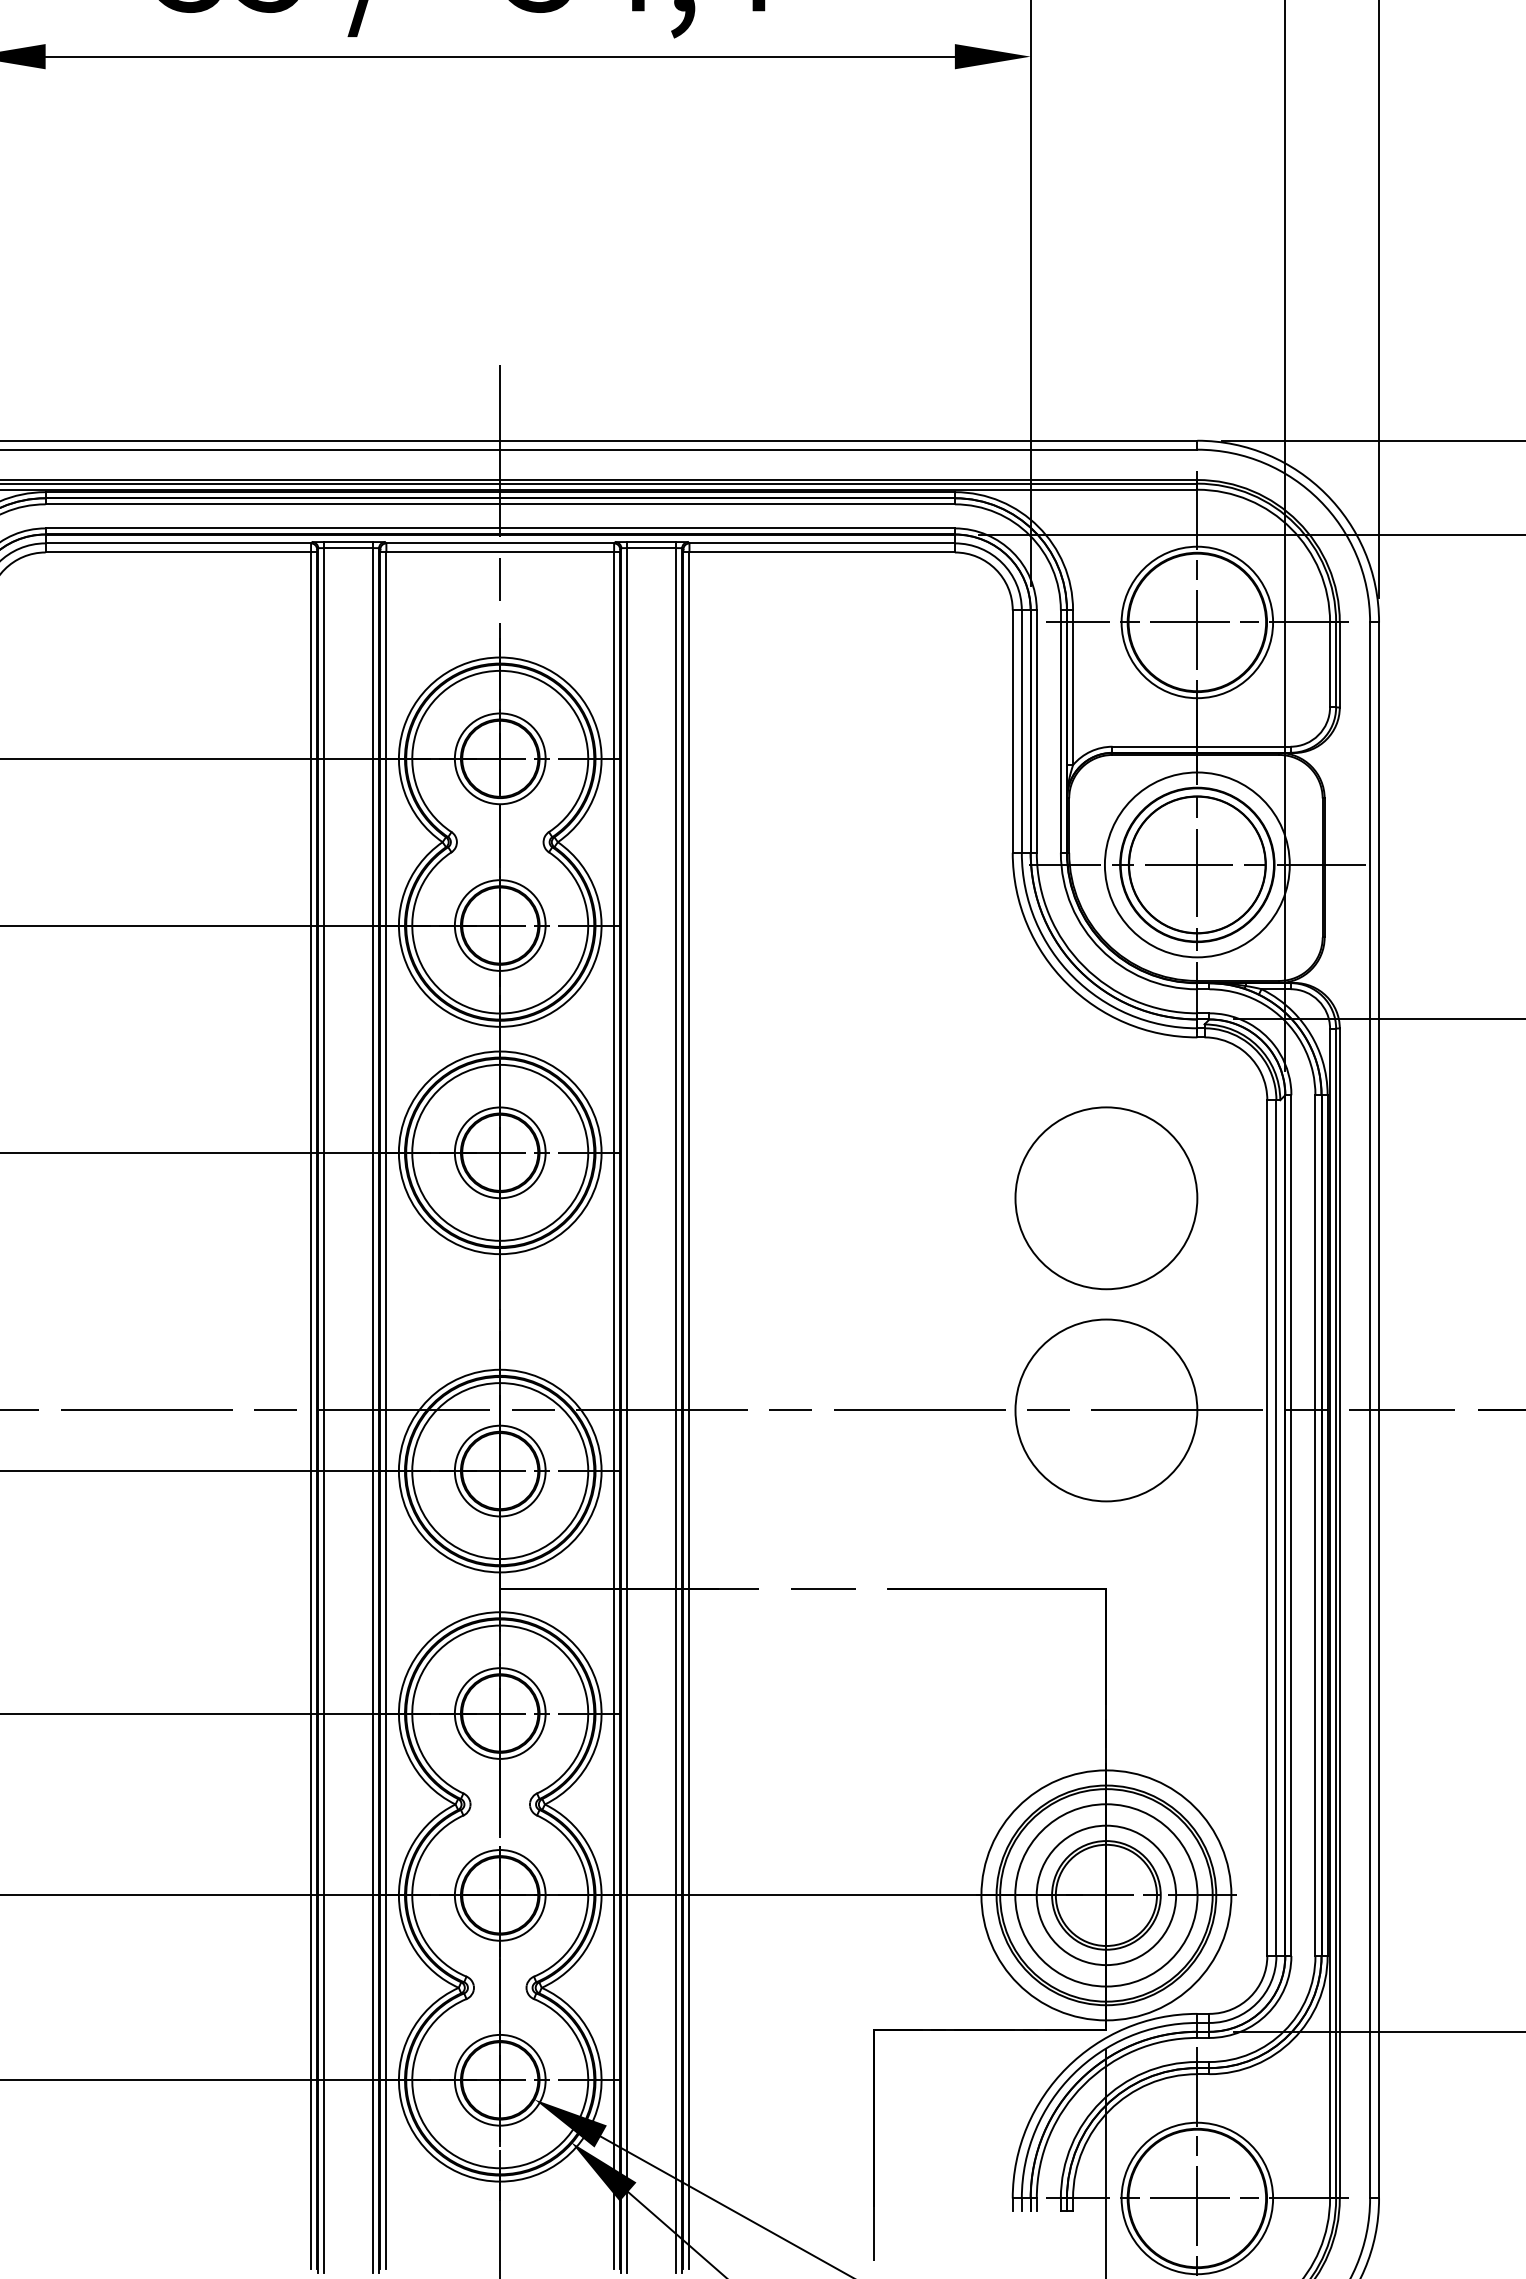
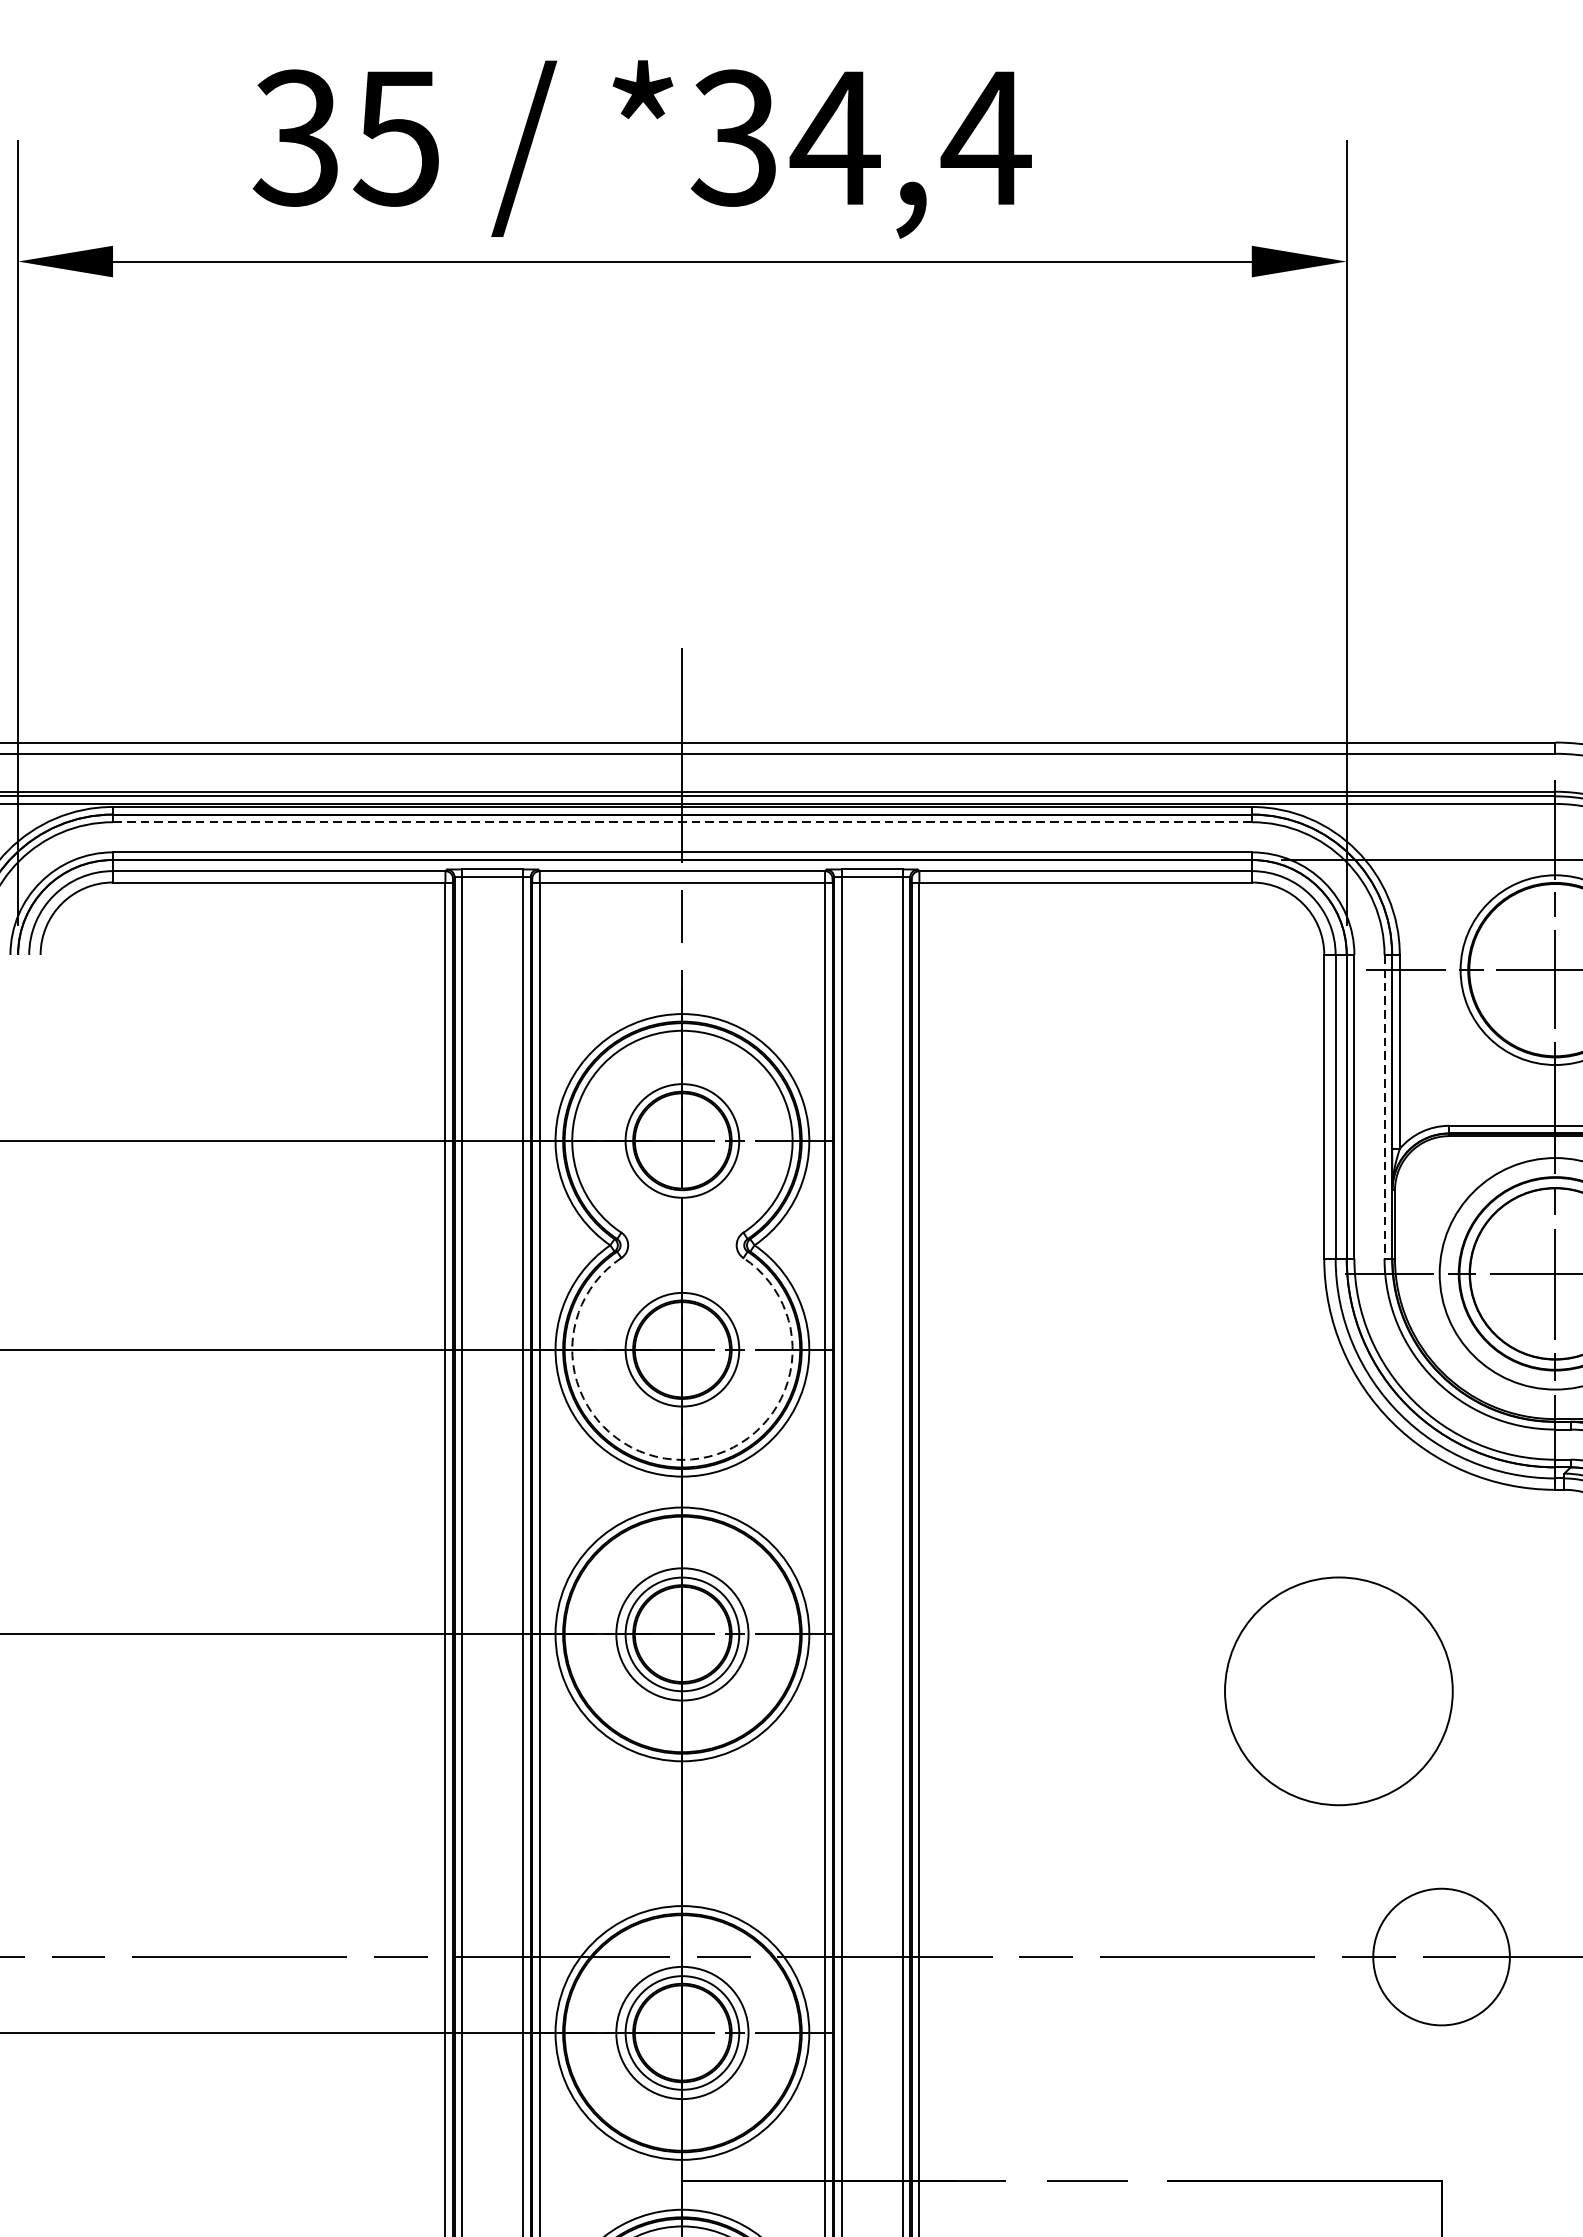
line: (500, 504) -> (682, 822), solid -> dashed
line: (1060, 732) -> (1384, 1107), solid -> dashed
arc: (500, 1013) -> (682, 1459), solid -> dashed
circle: (500, 1152) -> (682, 1633), size x0.6
circle: (1106, 1198) -> (1338, 1691), moved
circle: (1106, 1410) -> (1441, 1957), size x0.6
circle: (500, 1471) -> (682, 2033), size x0.6

